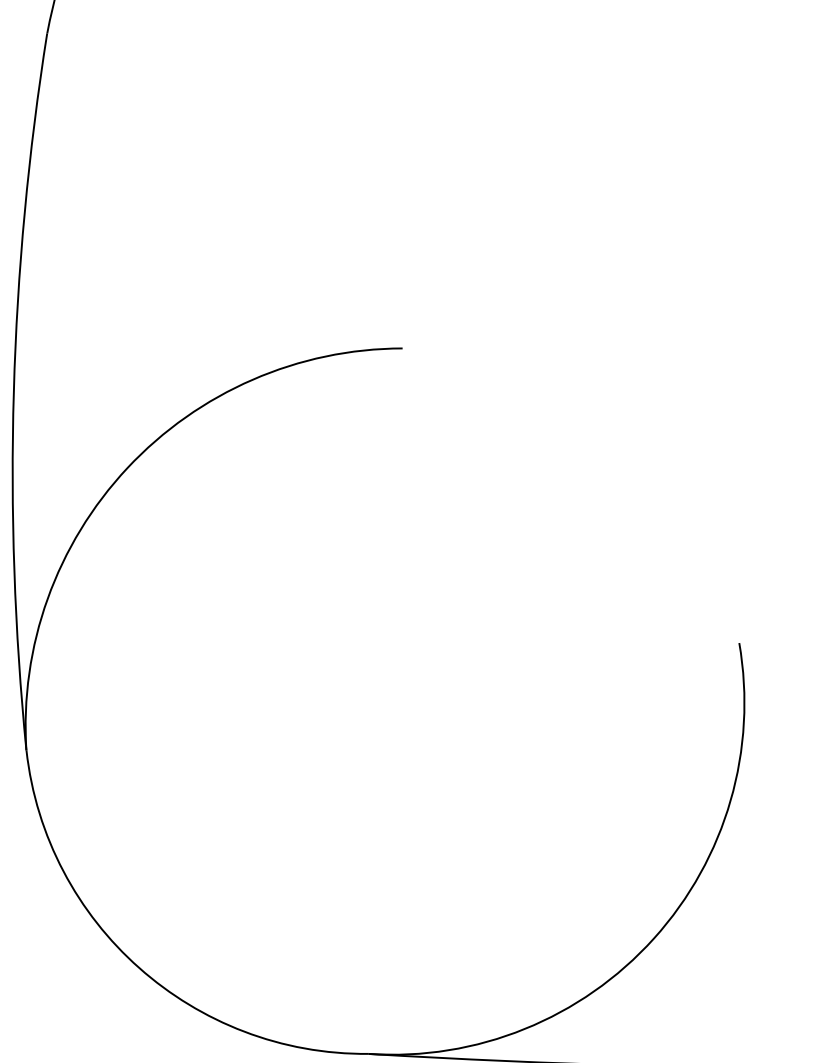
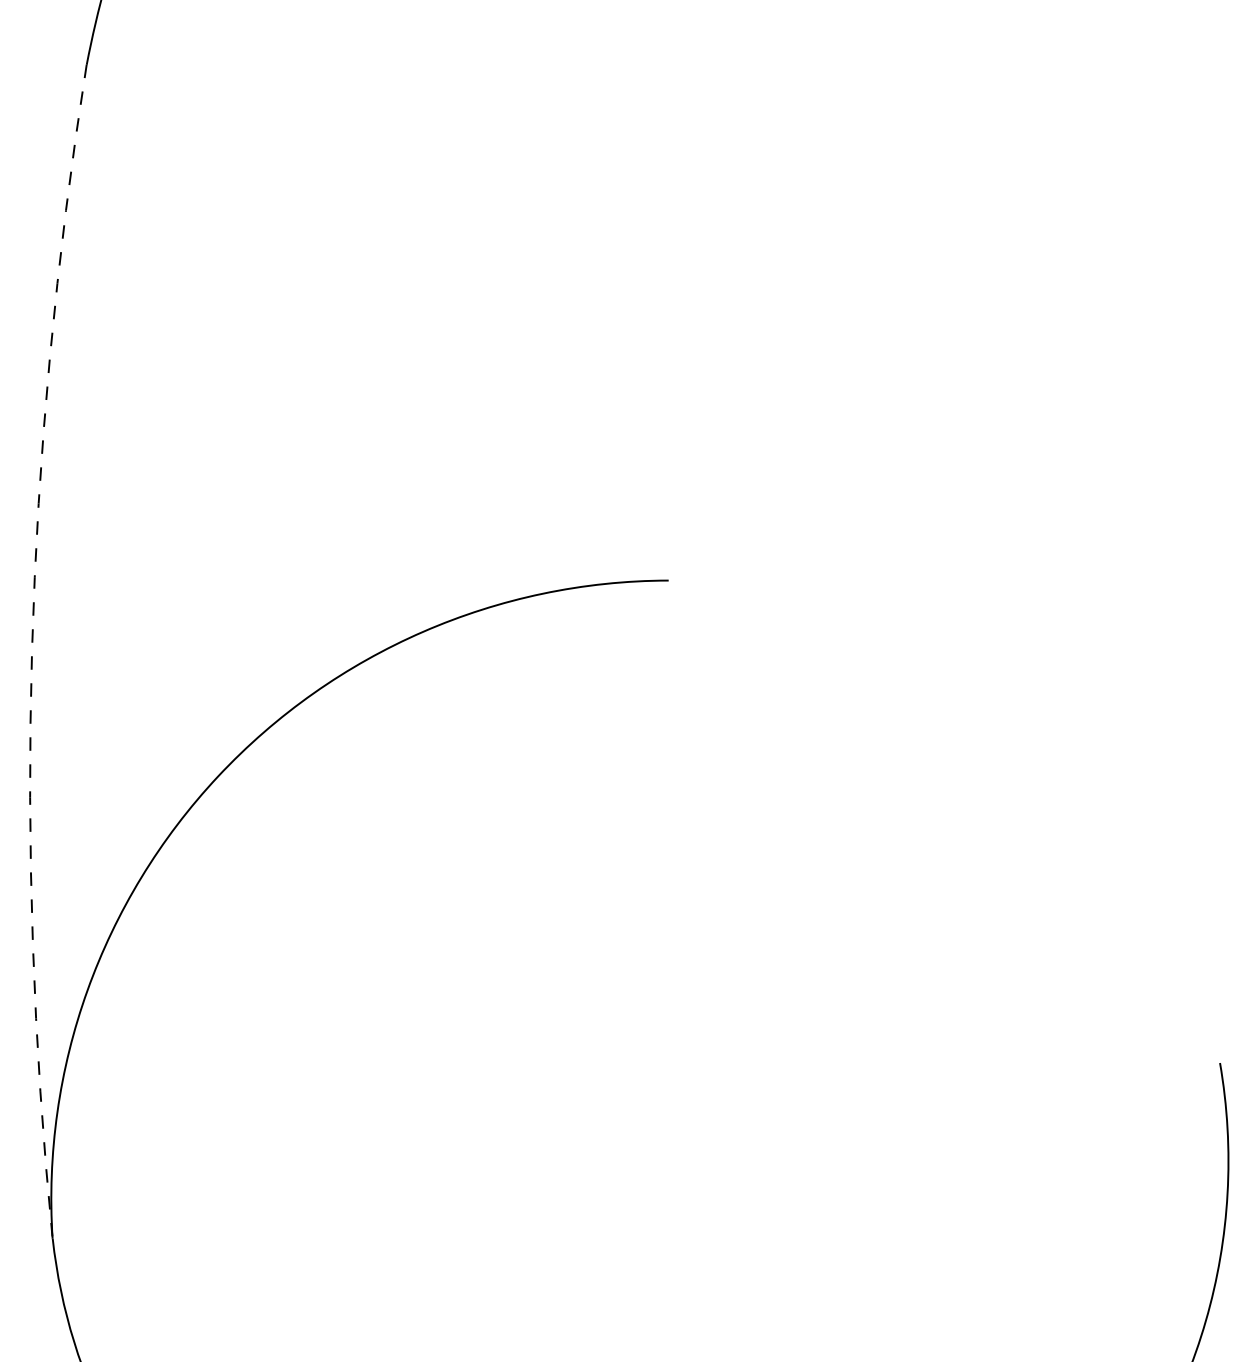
arc: (13, 391) -> (31, 651), solid -> dashed

